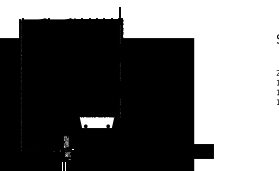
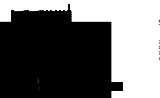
fill: (96, 121) -> (55, 69), added

